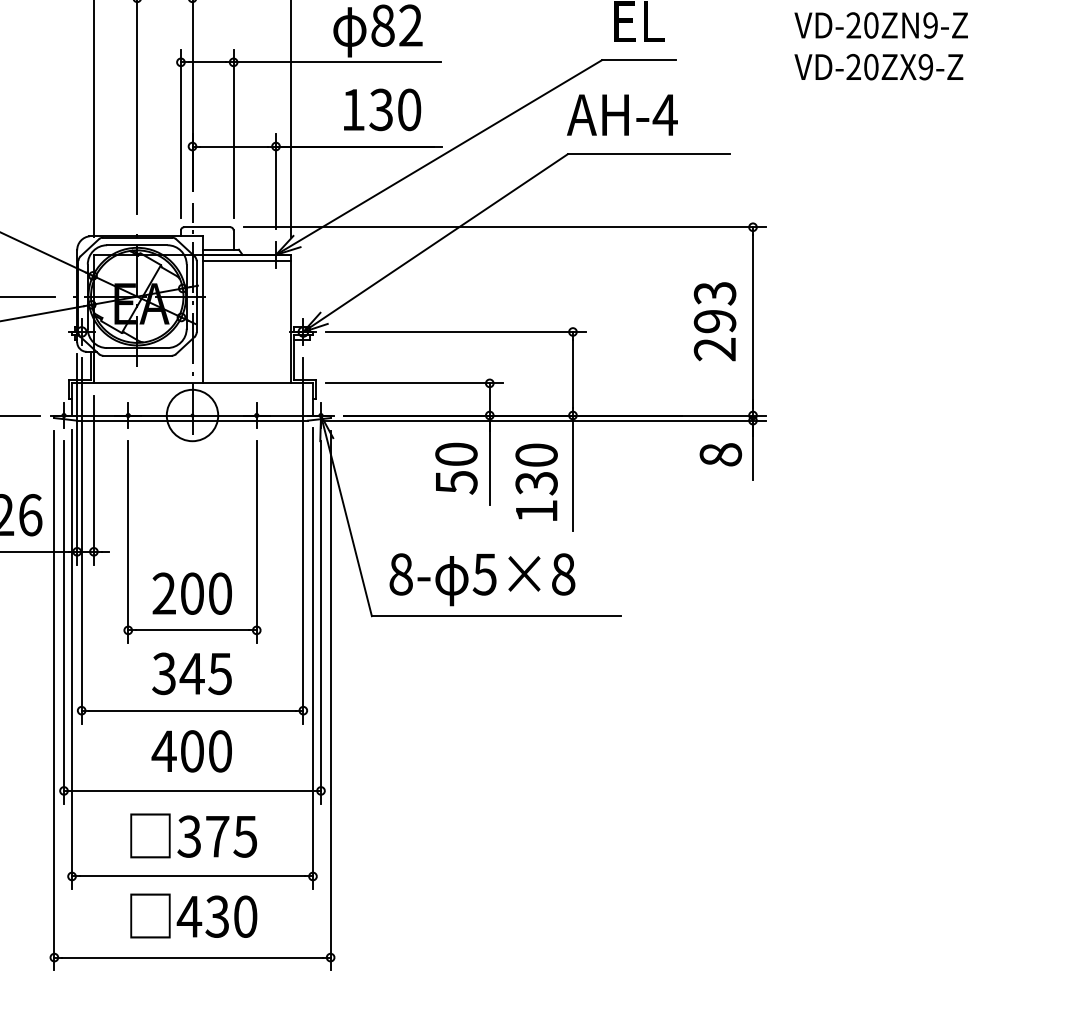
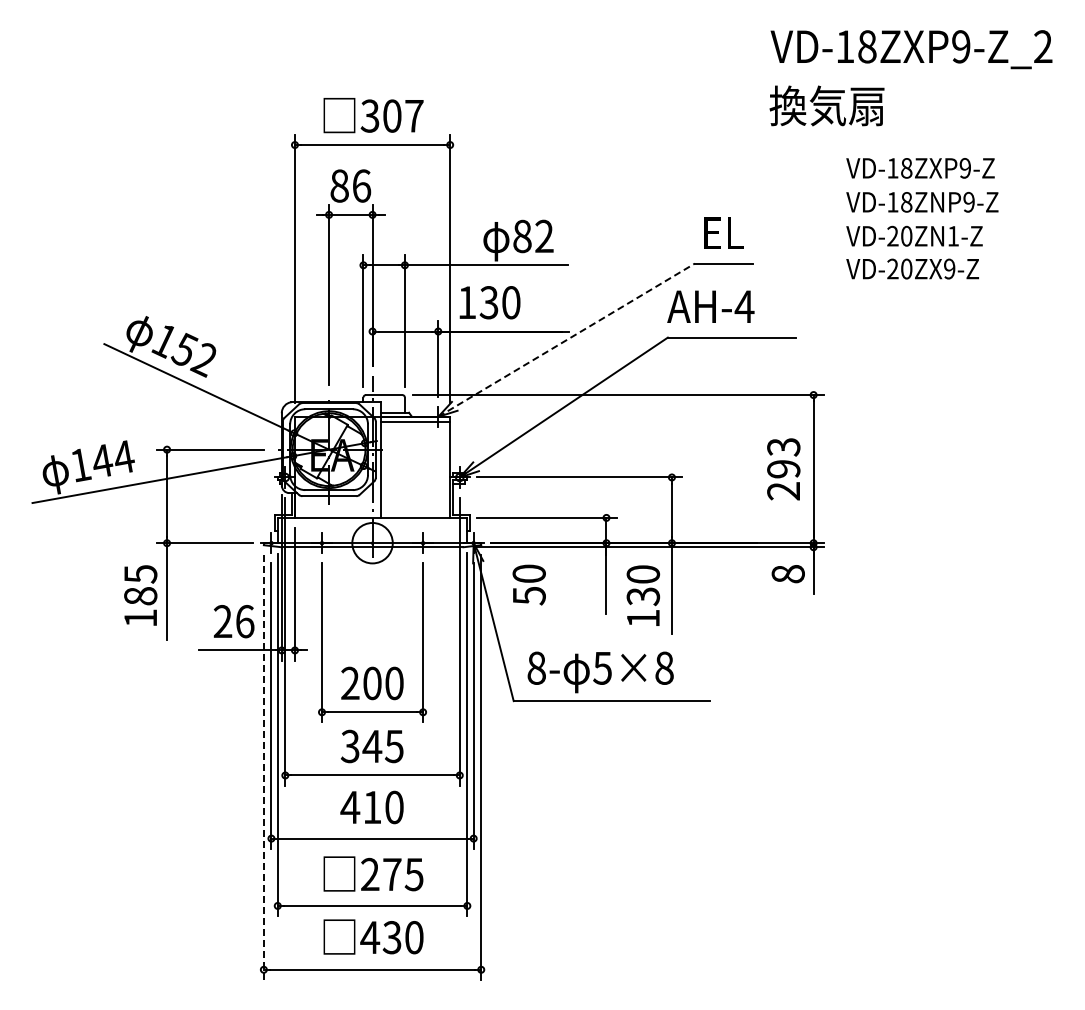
text: (929, 24) -> (952, 235), VD-20ZN9-Z -> VD-20ZN1-Z
text: (381, 109) -> (489, 302), moved
line: (438, 156) -> (566, 339), solid -> dashed
text: (455, 467) -> (528, 584), moved
line: (53, 701) -> (263, 768), solid -> dashed
text: (192, 751) -> (372, 807), 400 -> 410
text: (188, 836) -> (369, 874), 375 -> 275

